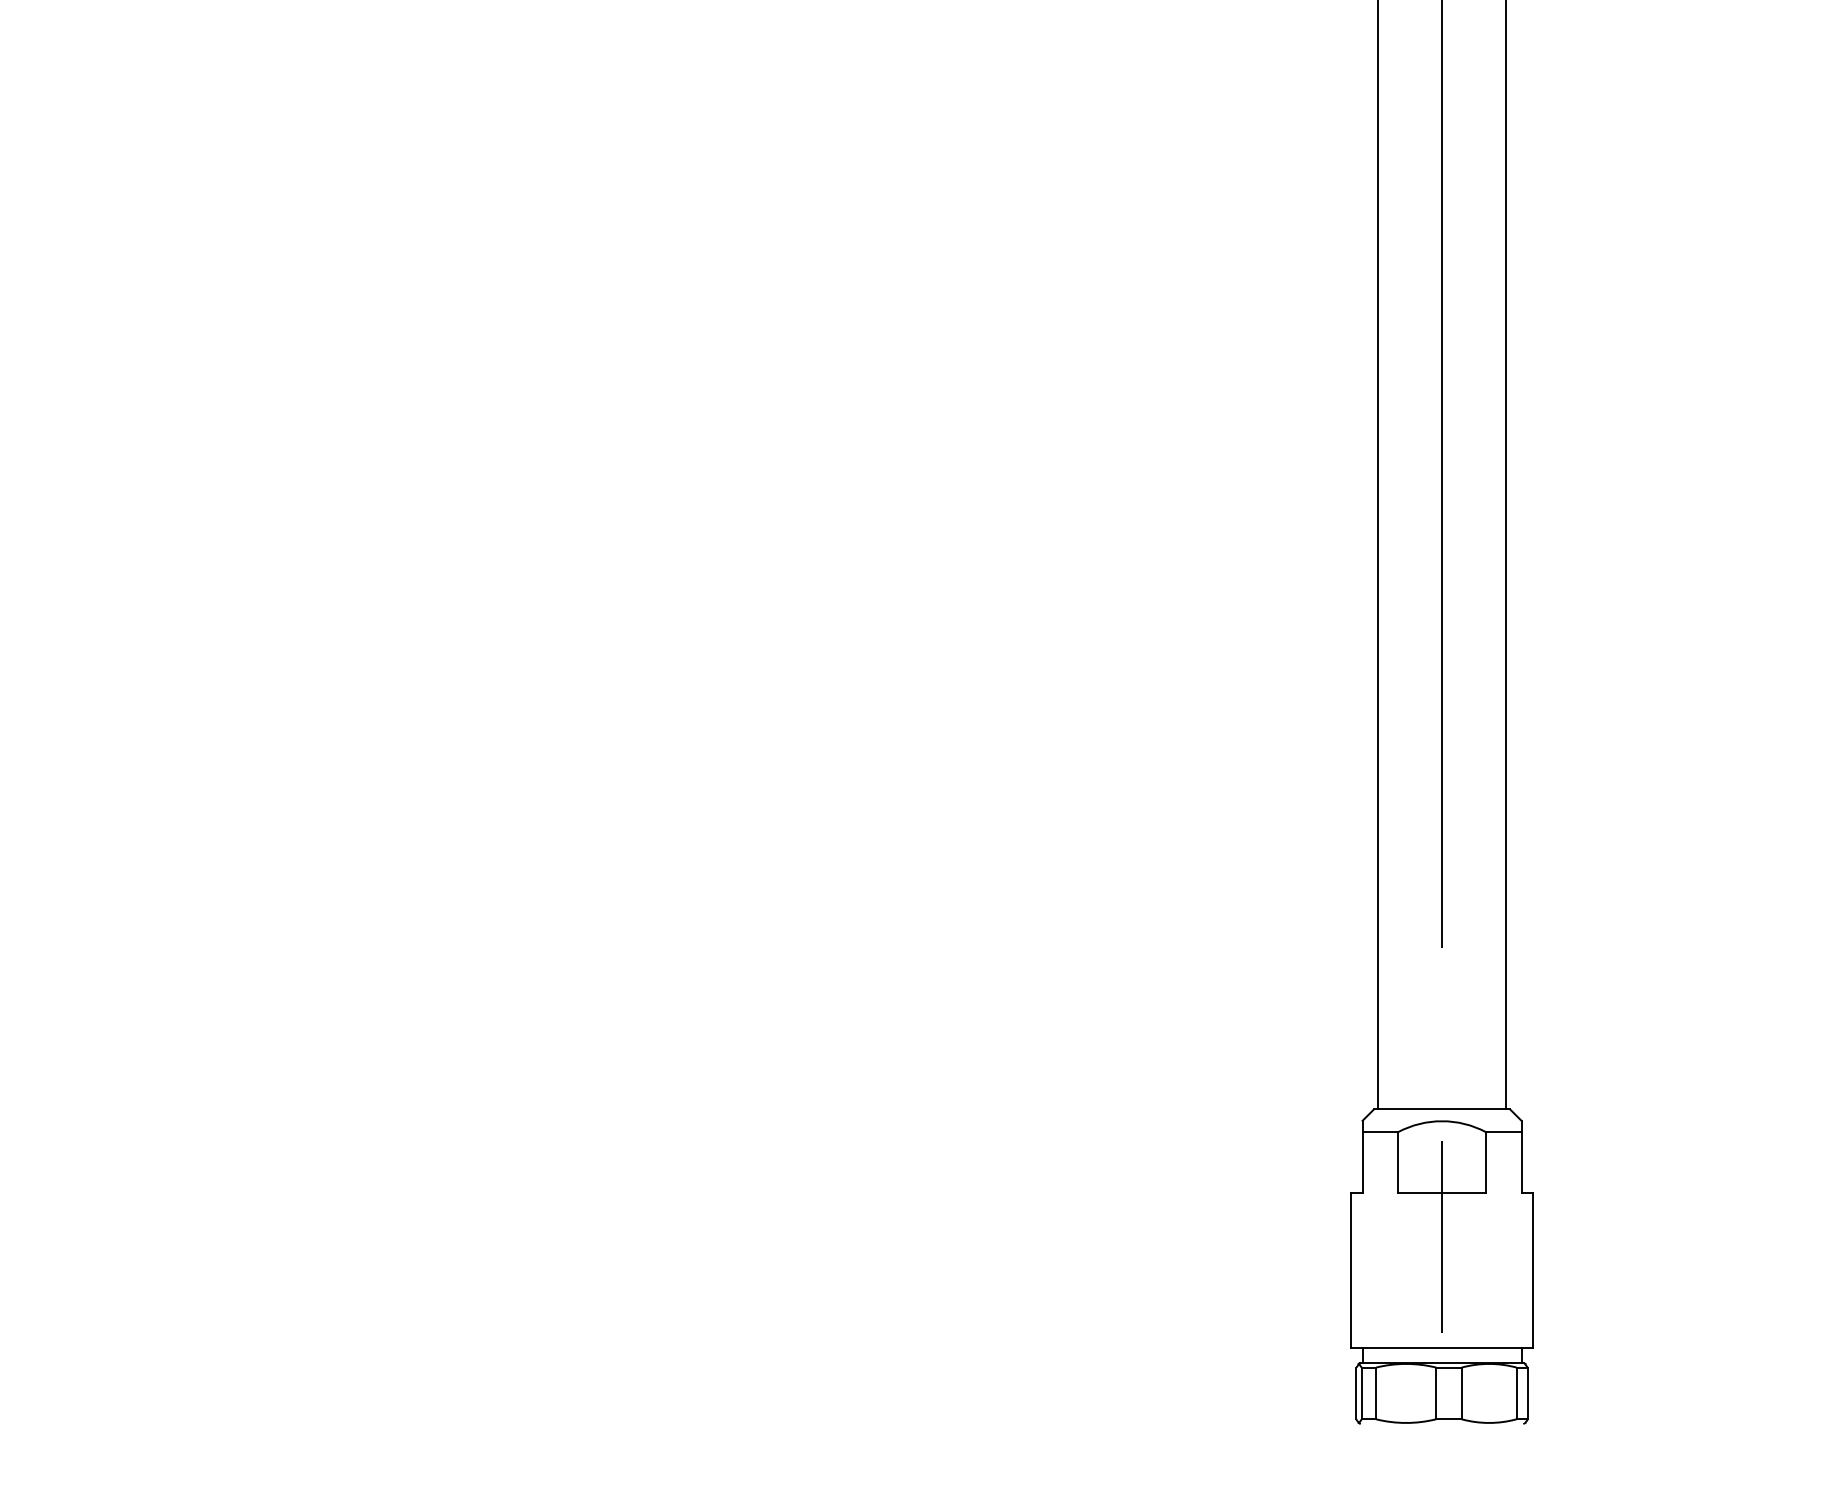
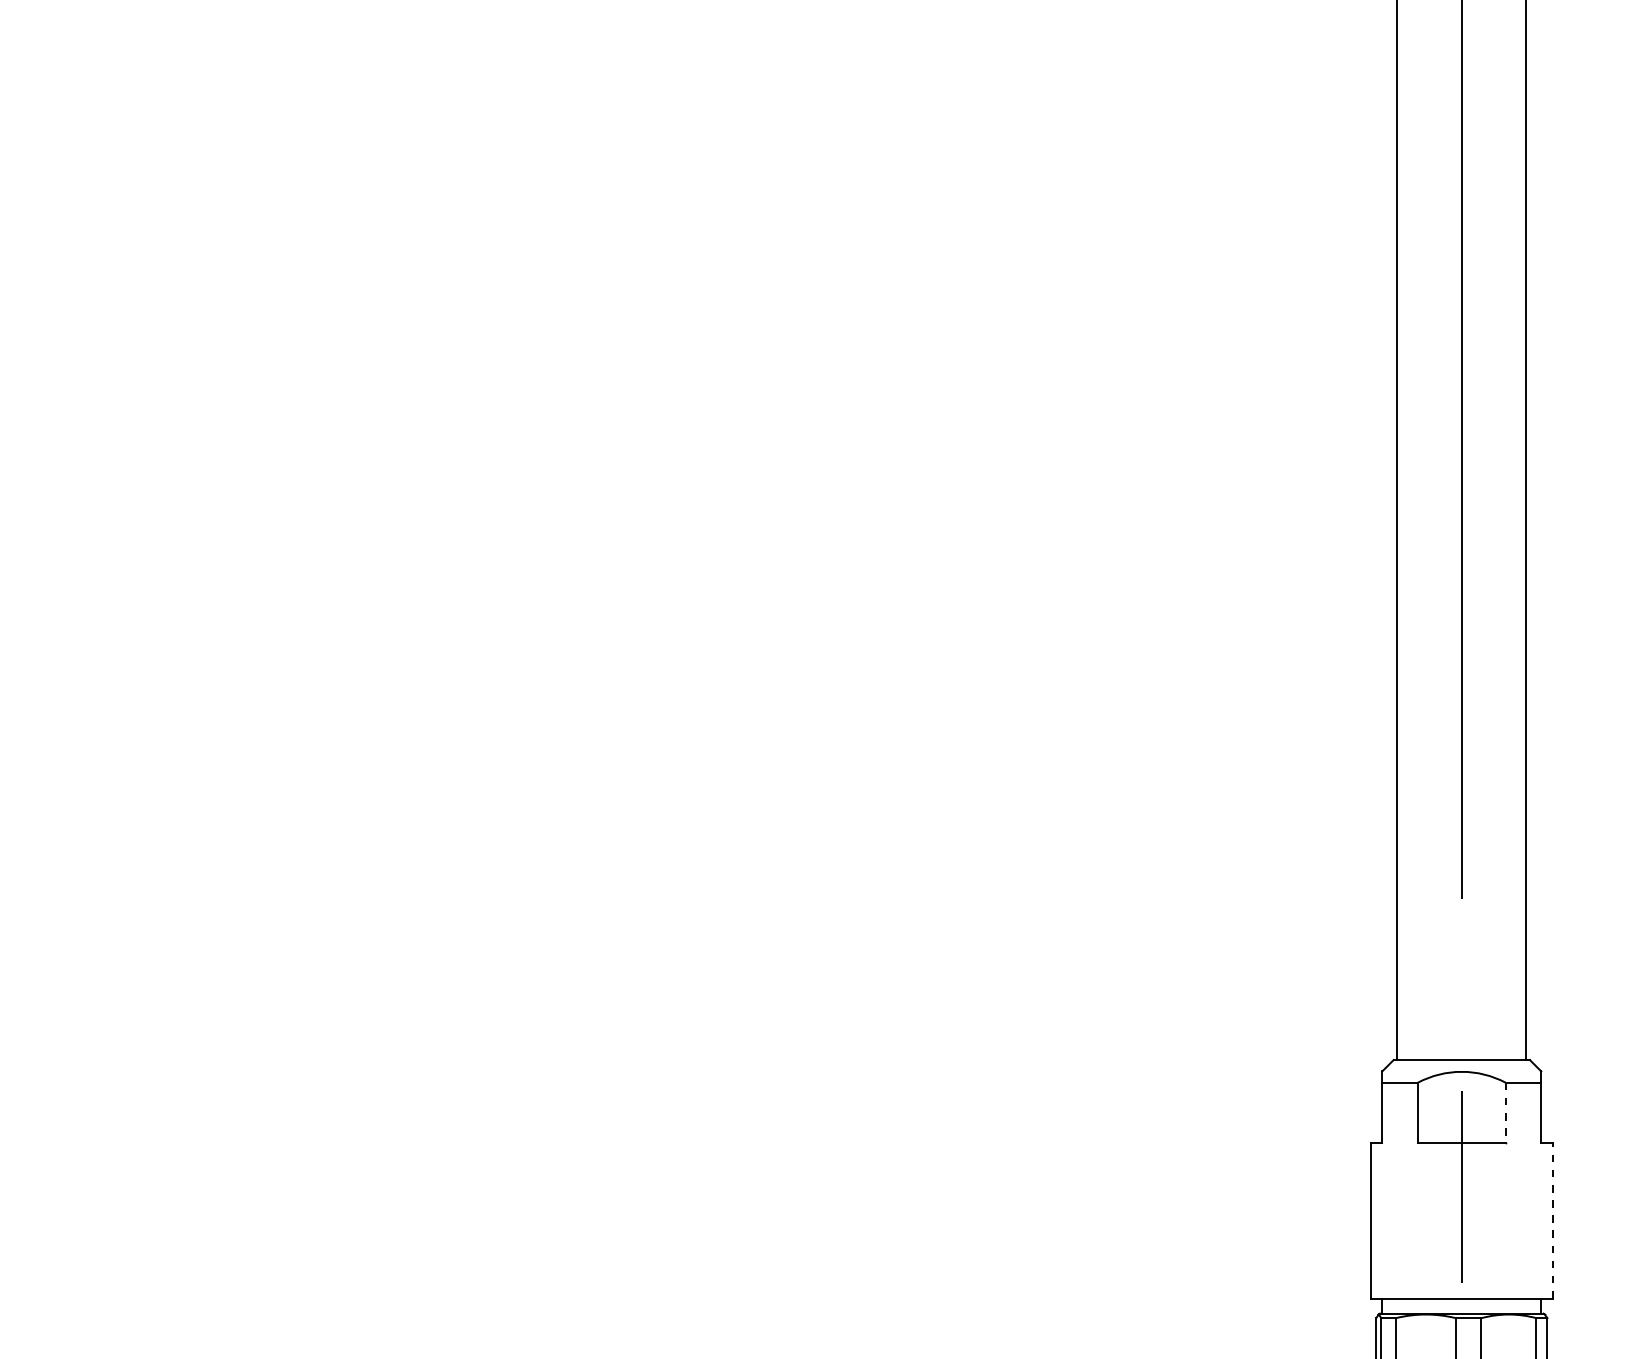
line: (1486, 1162) -> (1506, 1113), solid -> dashed
line: (1532, 1270) -> (1552, 1221), solid -> dashed

